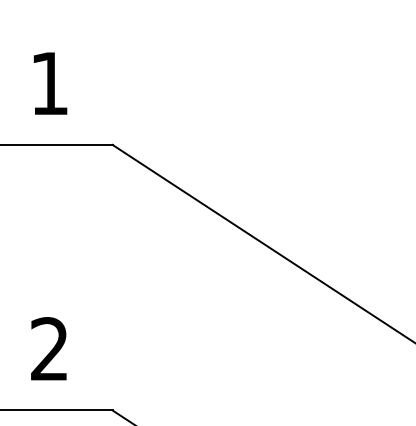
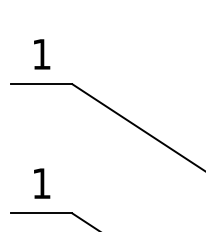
text: (49, 348) -> (41, 183), 2 -> 1

